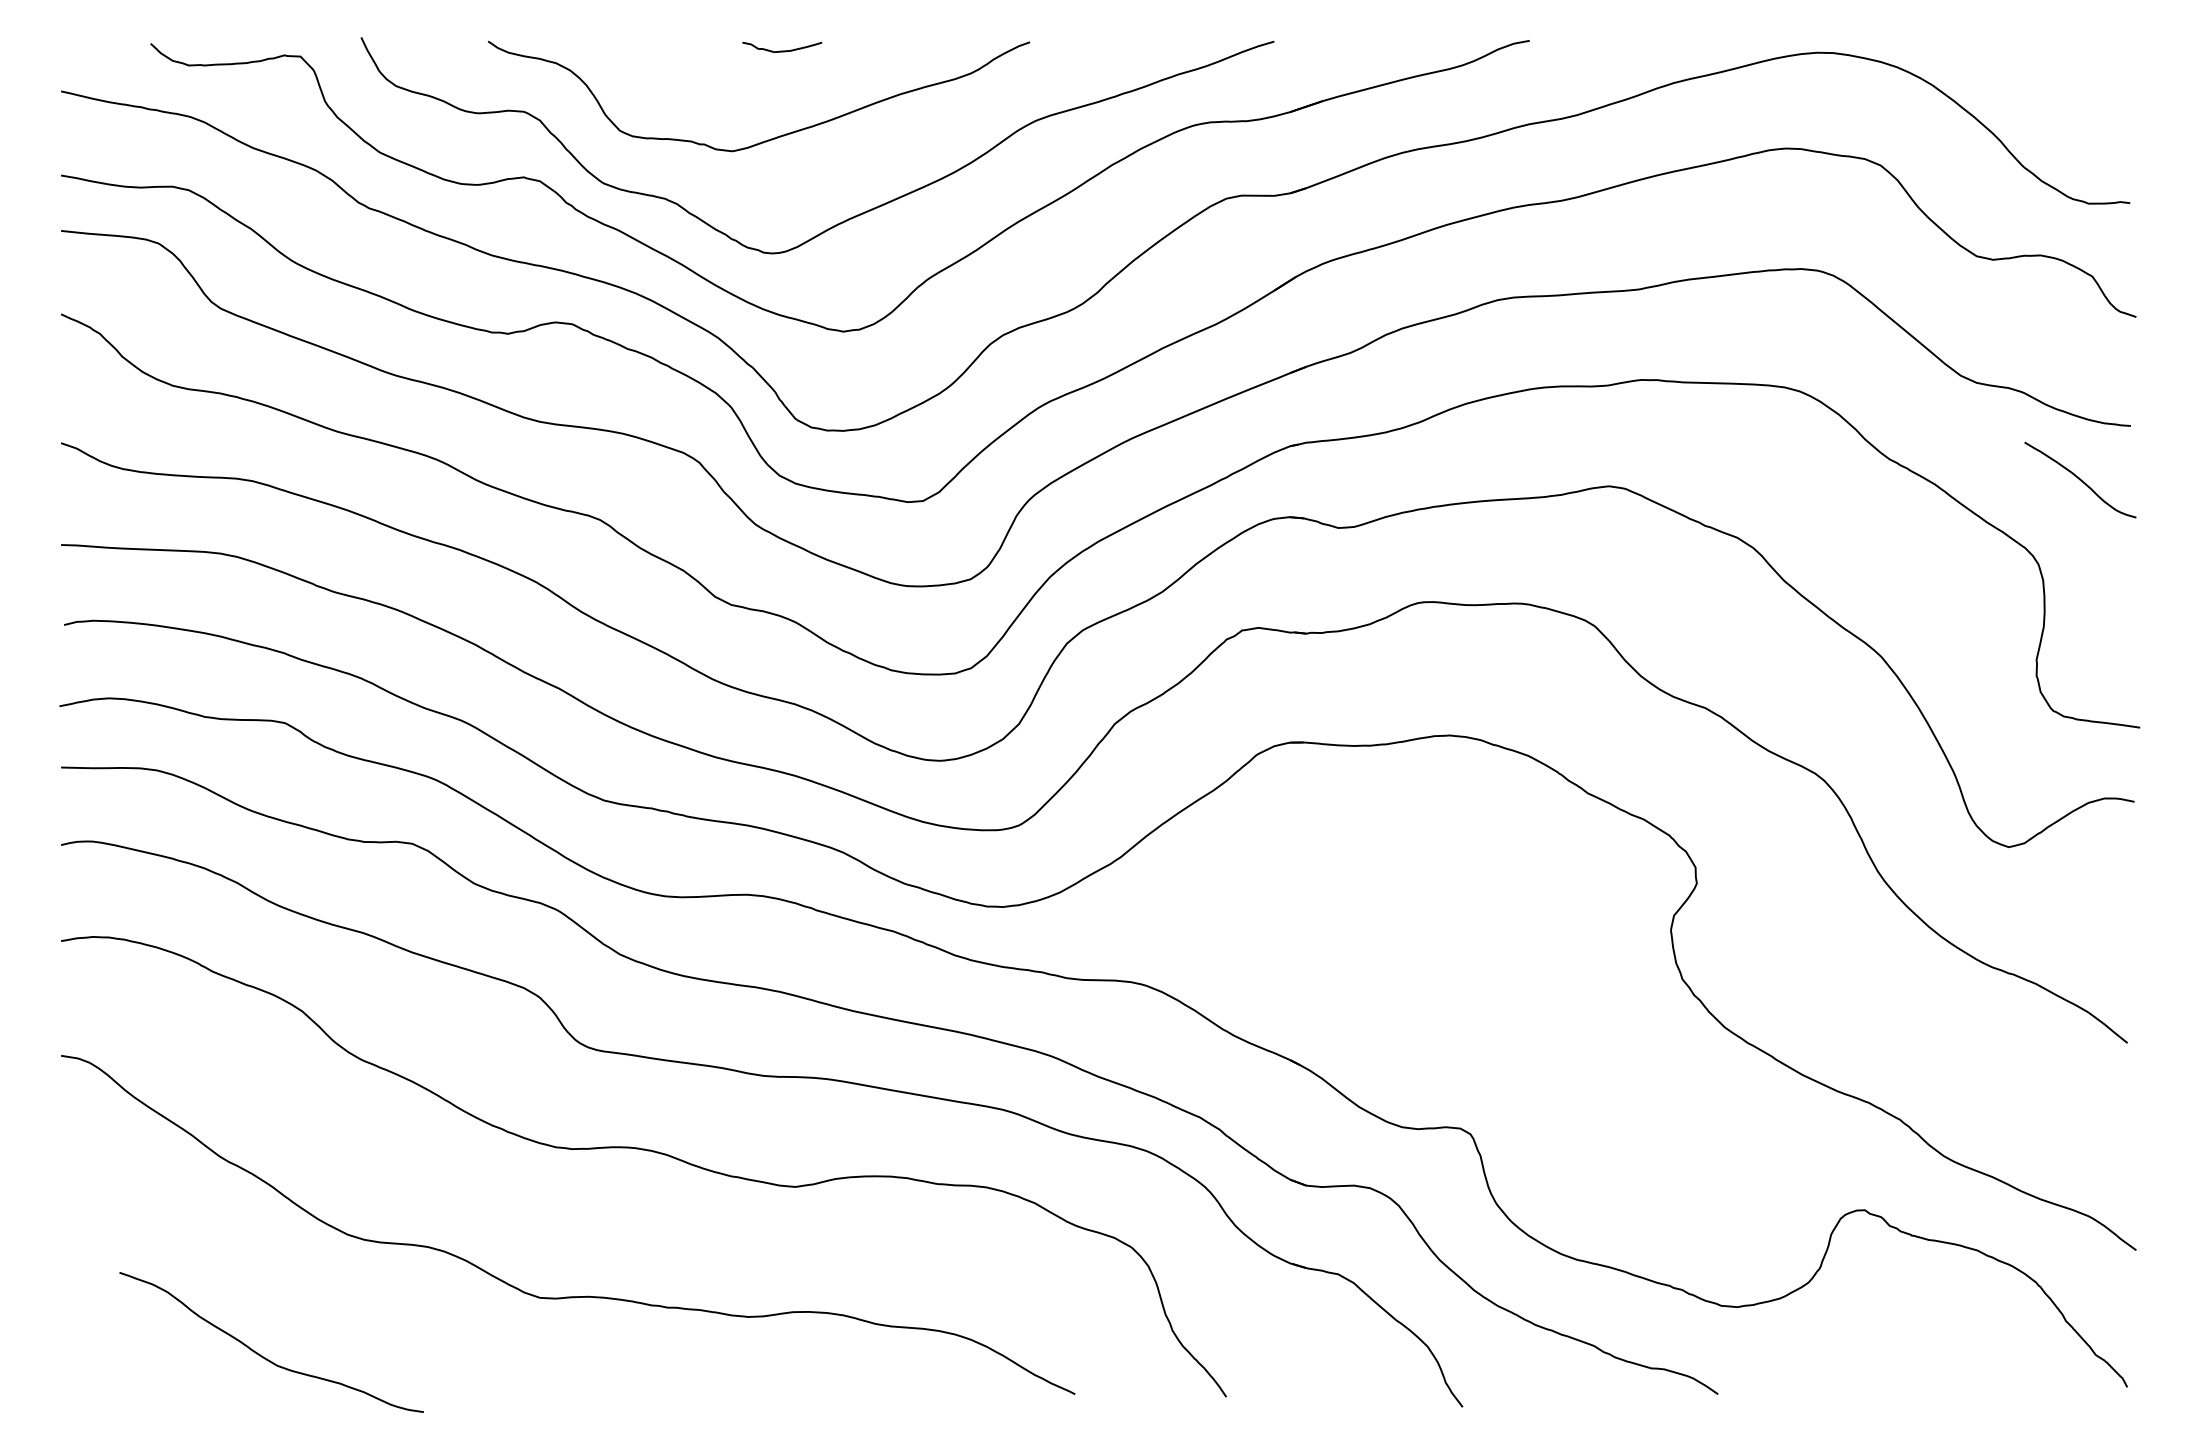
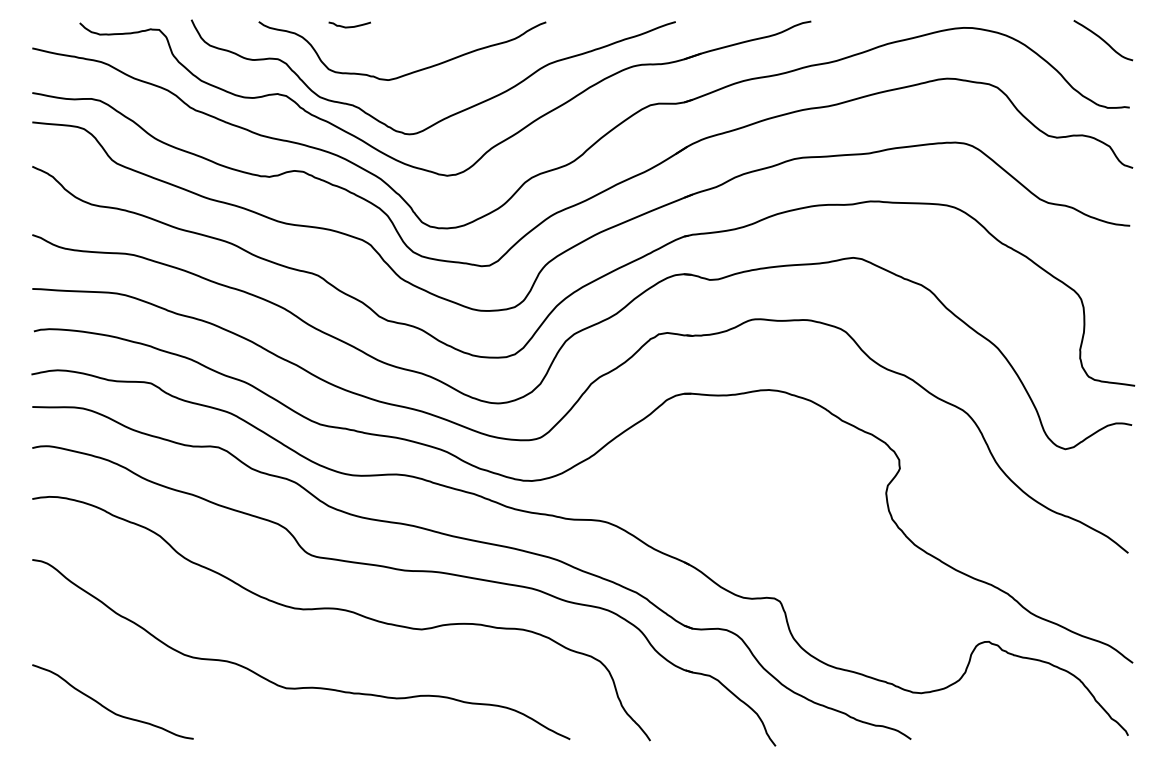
curve: (781, 50) -> (349, 26), moved
curve: (2080, 480) -> (1103, 40), moved
curve: (263, 1354) -> (108, 708), moved

